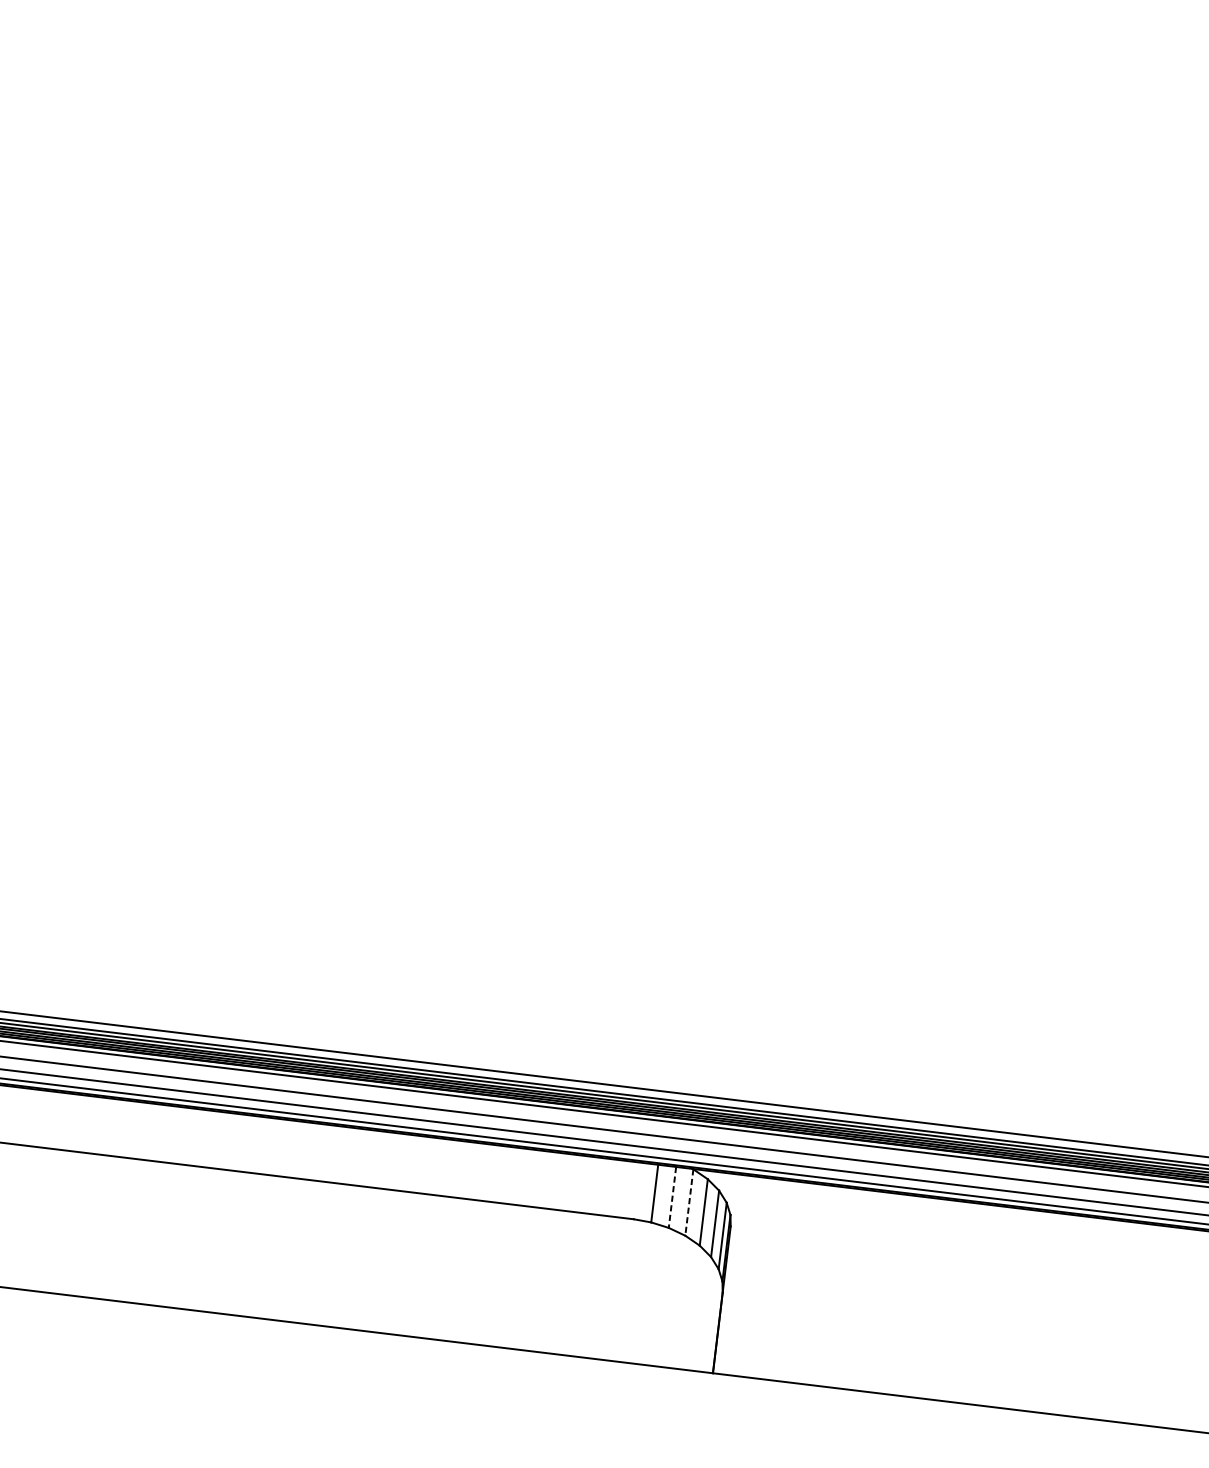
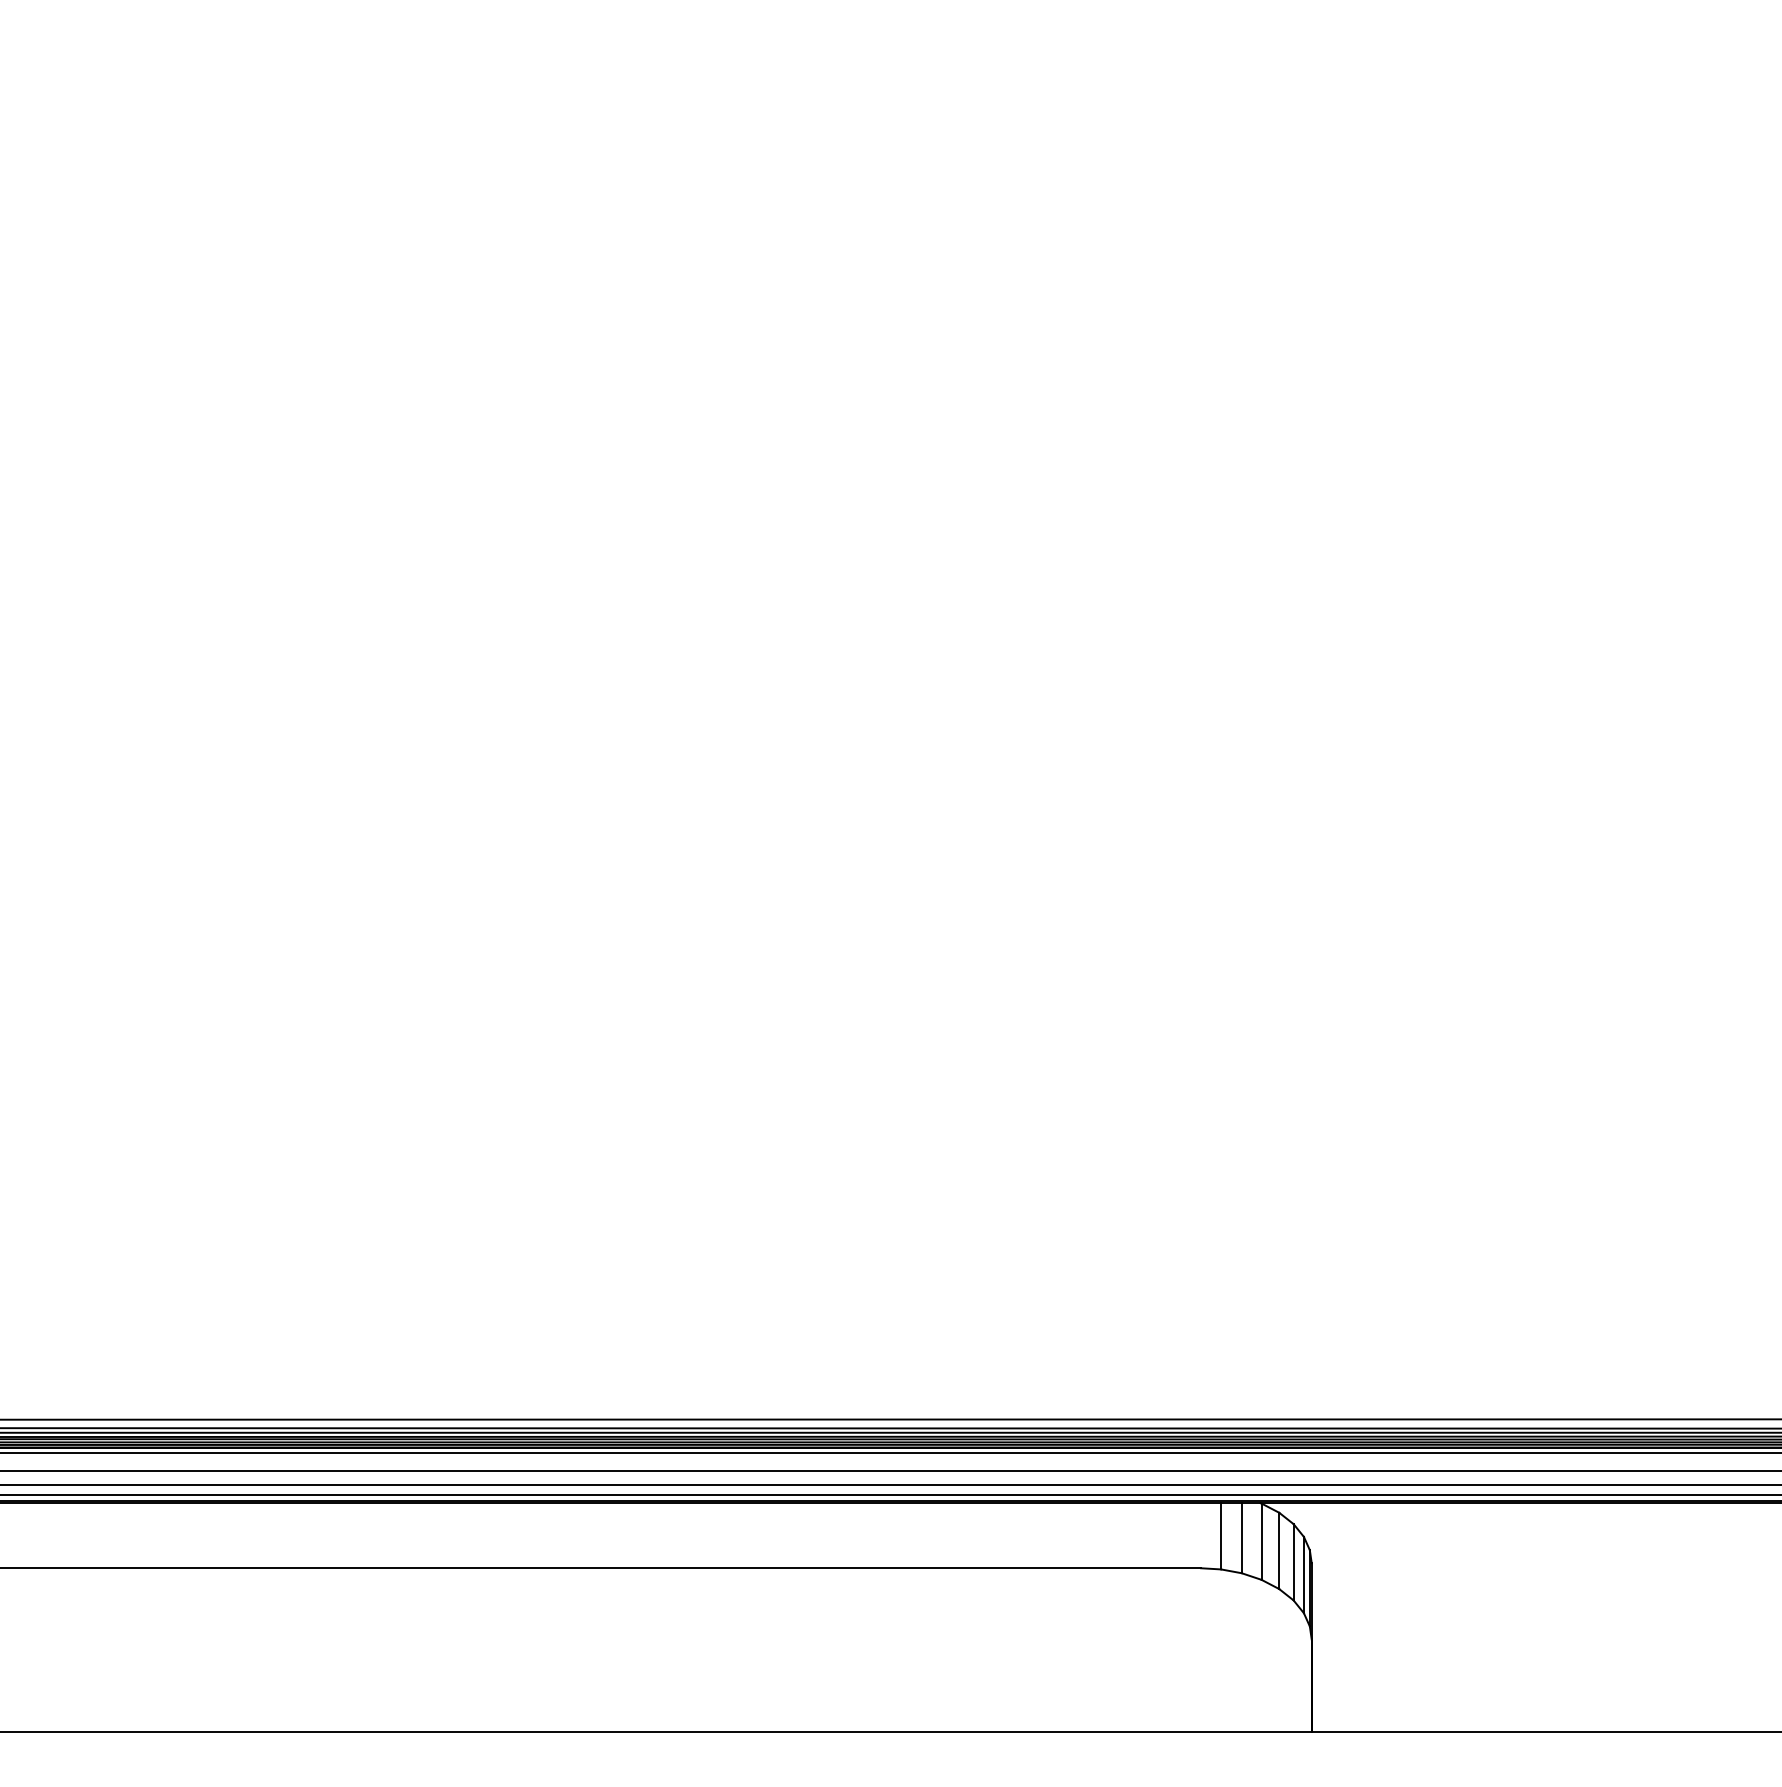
line: (672, 1197) -> (1241, 1538), dashed -> solid
line: (689, 1203) -> (1261, 1542), dashed -> solid

